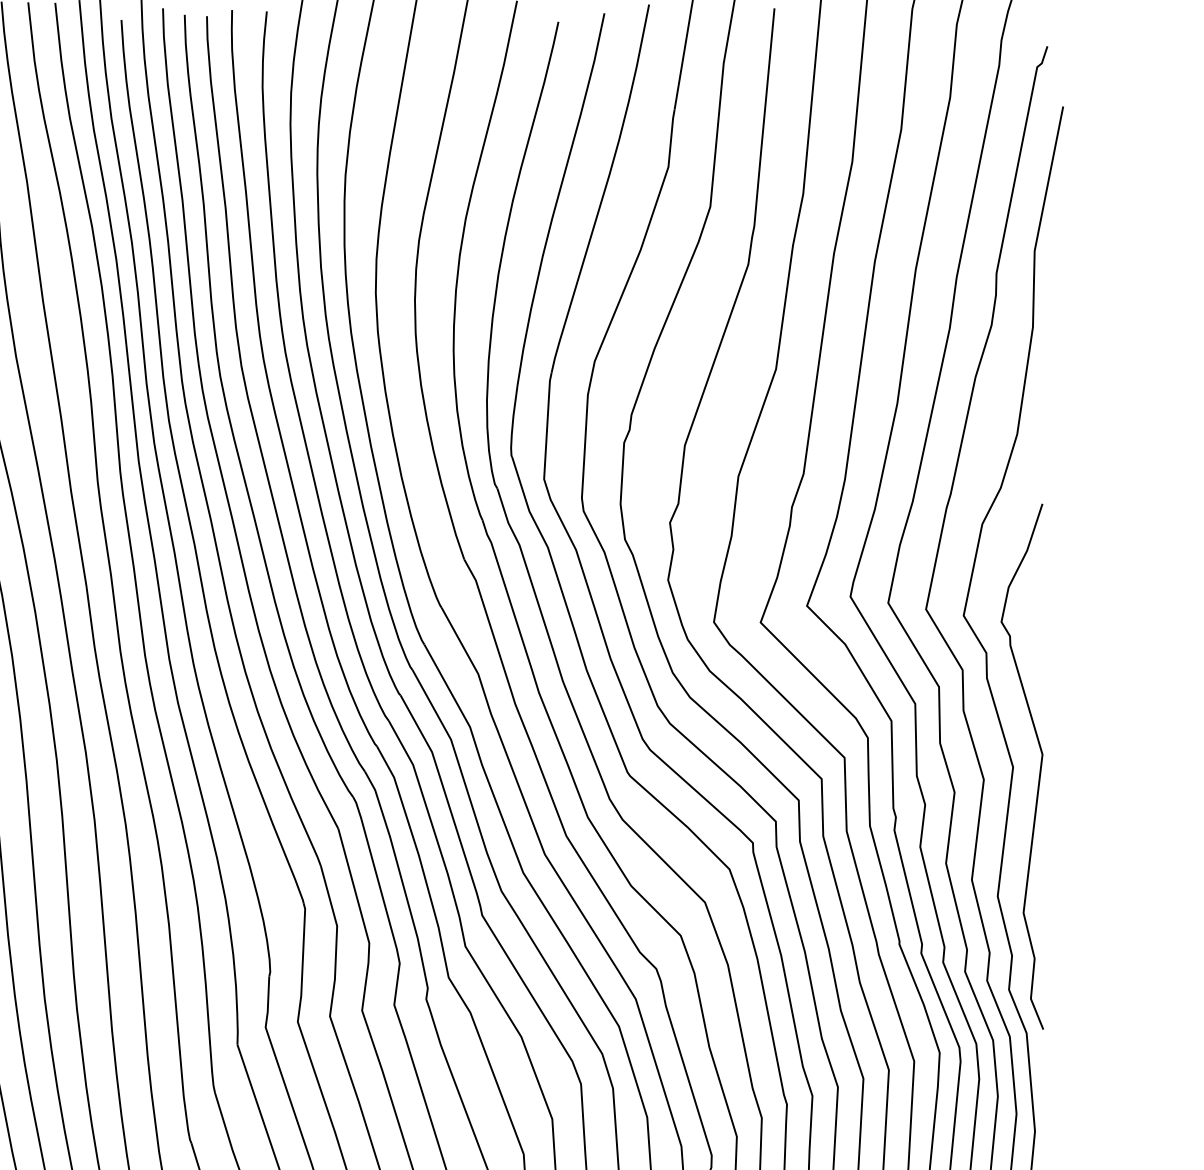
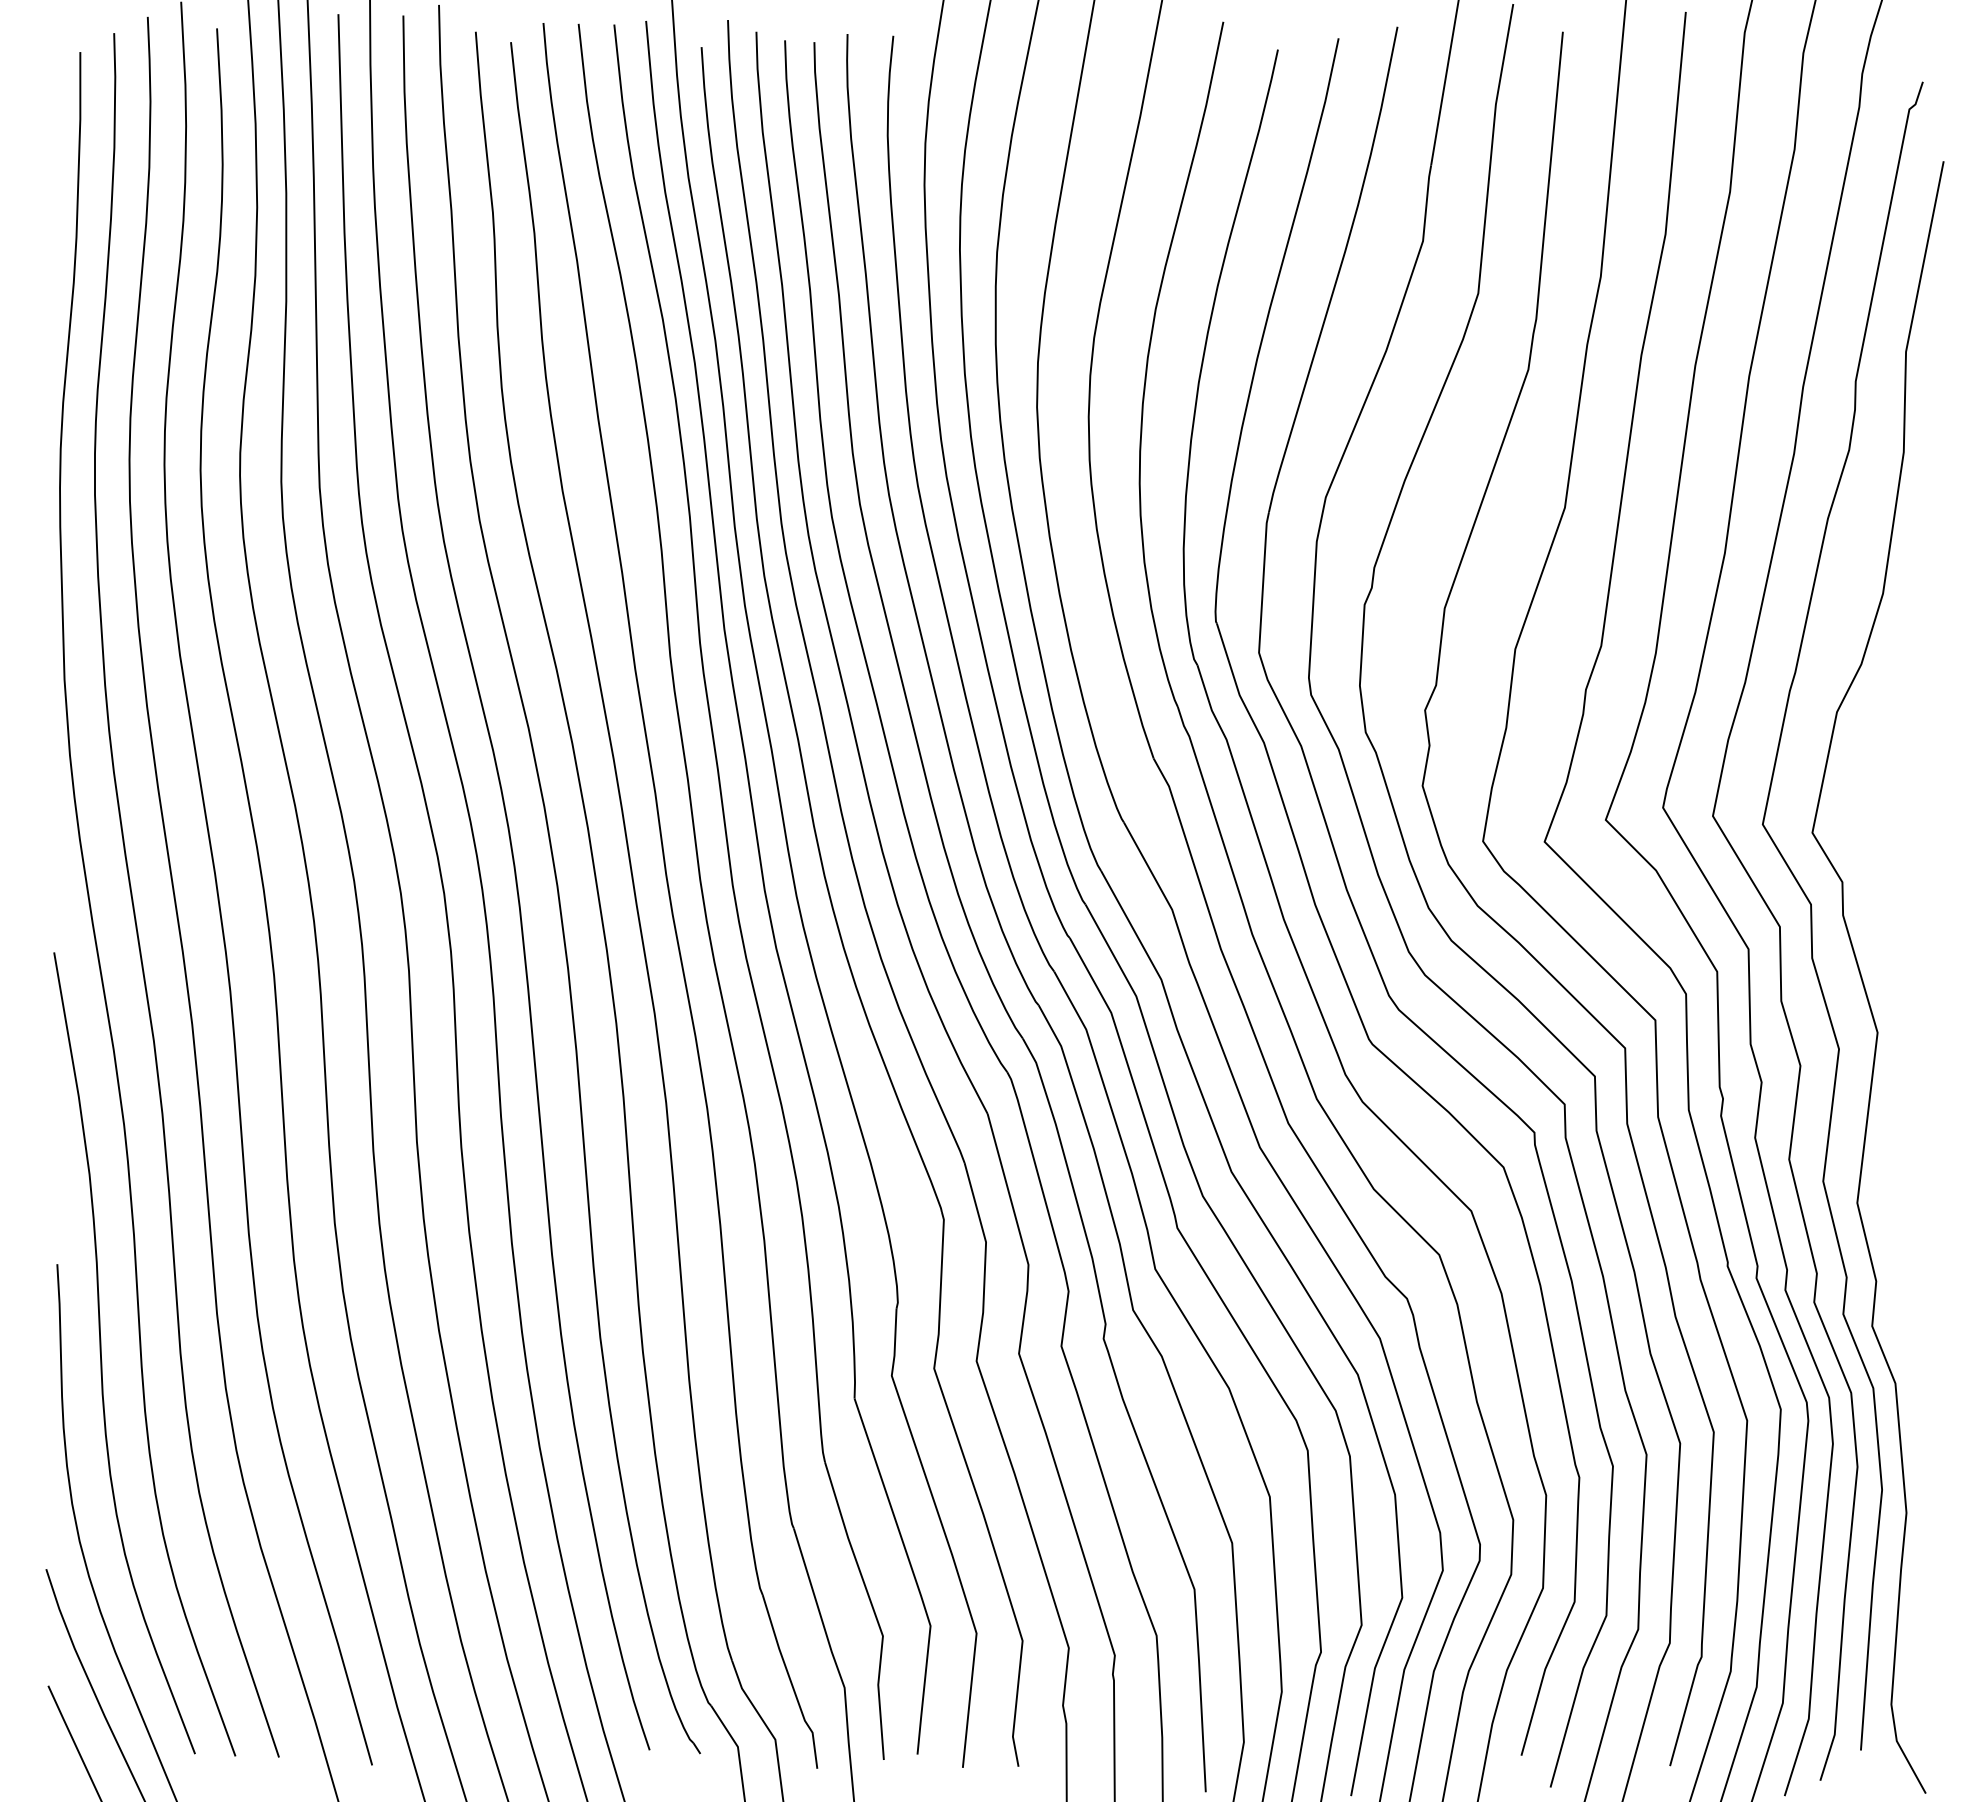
curve: (1040, 766) -> (1913, 1031), removed

